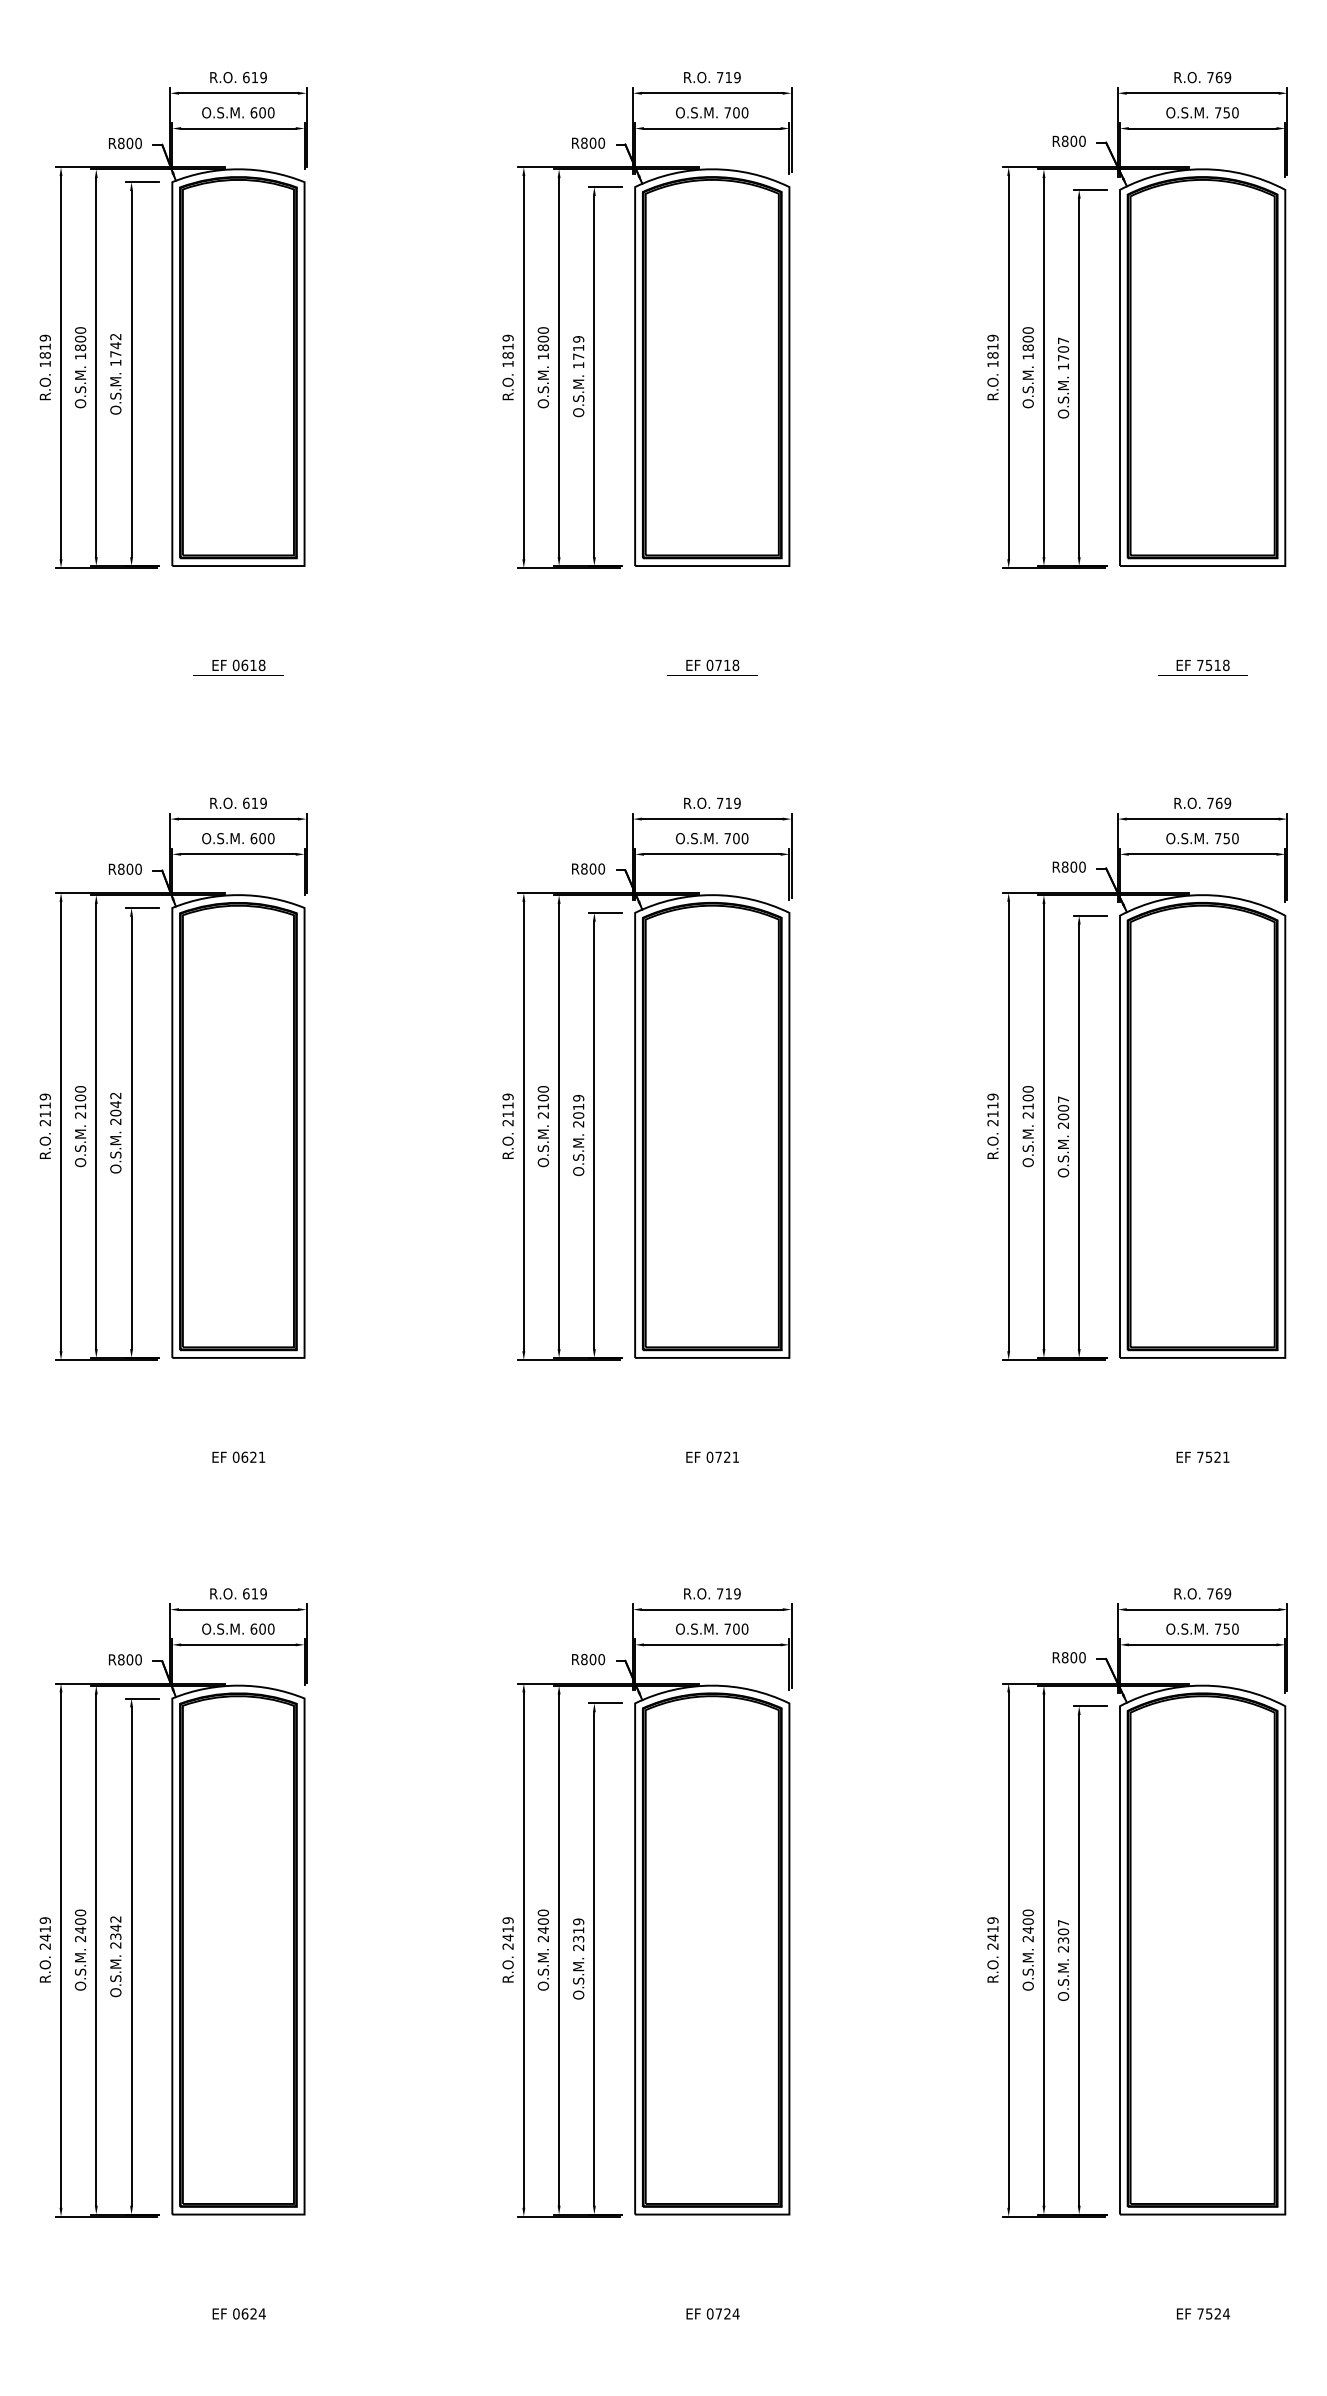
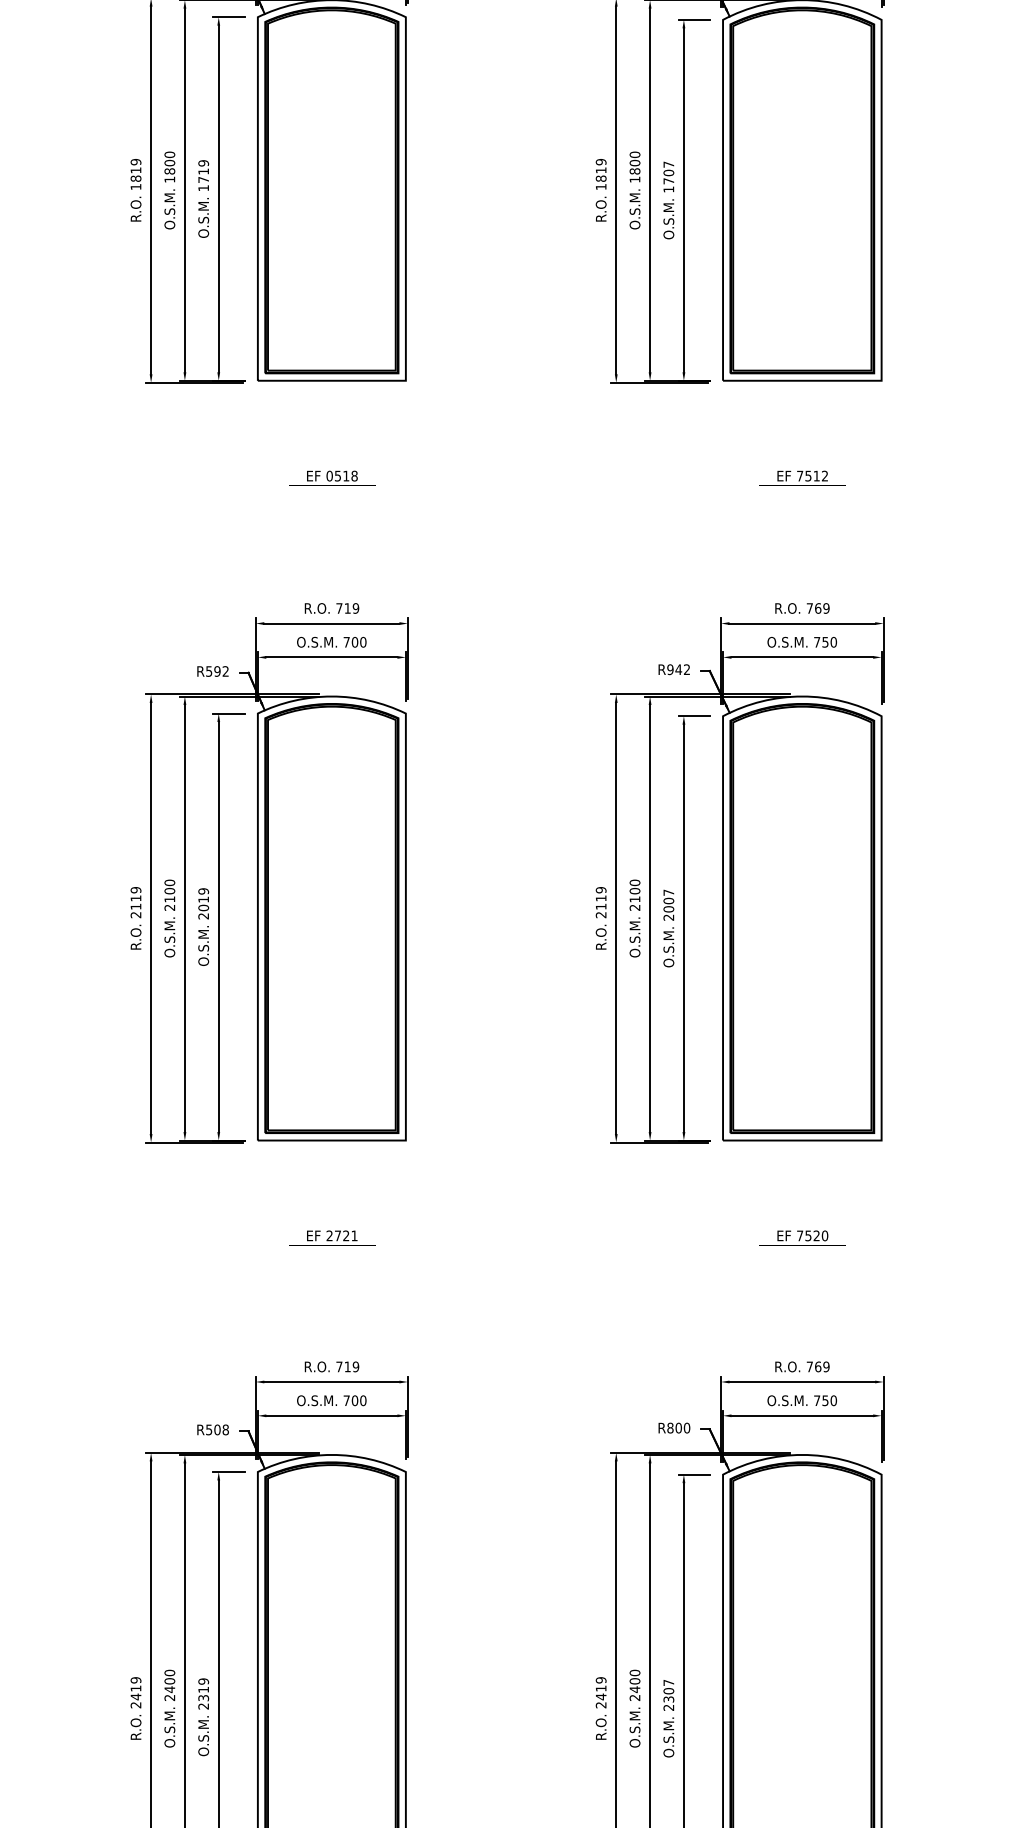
text: (718, 665) -> (337, 476), 0718 -> 0518
text: (1226, 665) -> (825, 476), 7518 -> 7512
text: (1073, 866) -> (678, 669), R800 -> R942
text: (593, 868) -> (217, 670), R800 -> R592
text: (709, 1456) -> (329, 1235), 0721 -> 2721
text: (1226, 1456) -> (825, 1235), 7521 -> 7520
text: (593, 1659) -> (217, 1429), R800 -> R508

